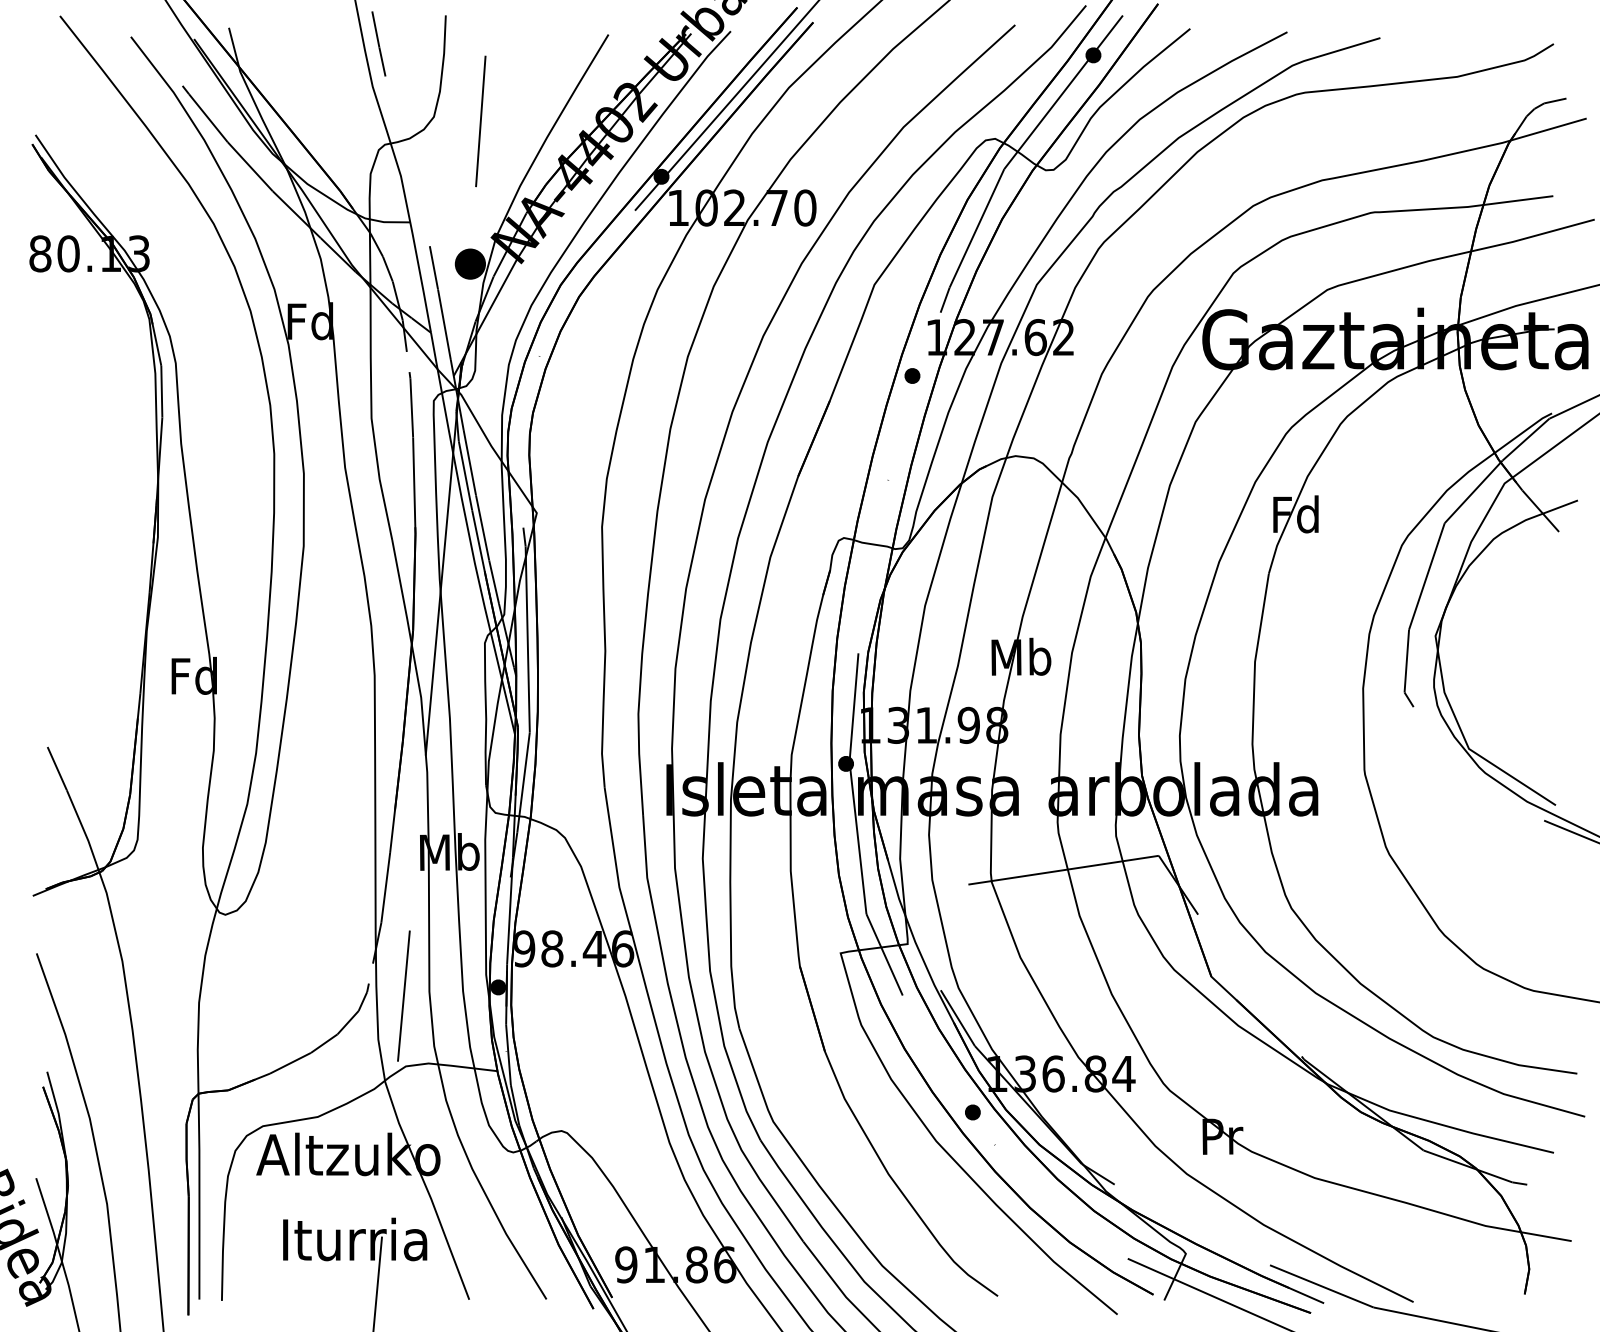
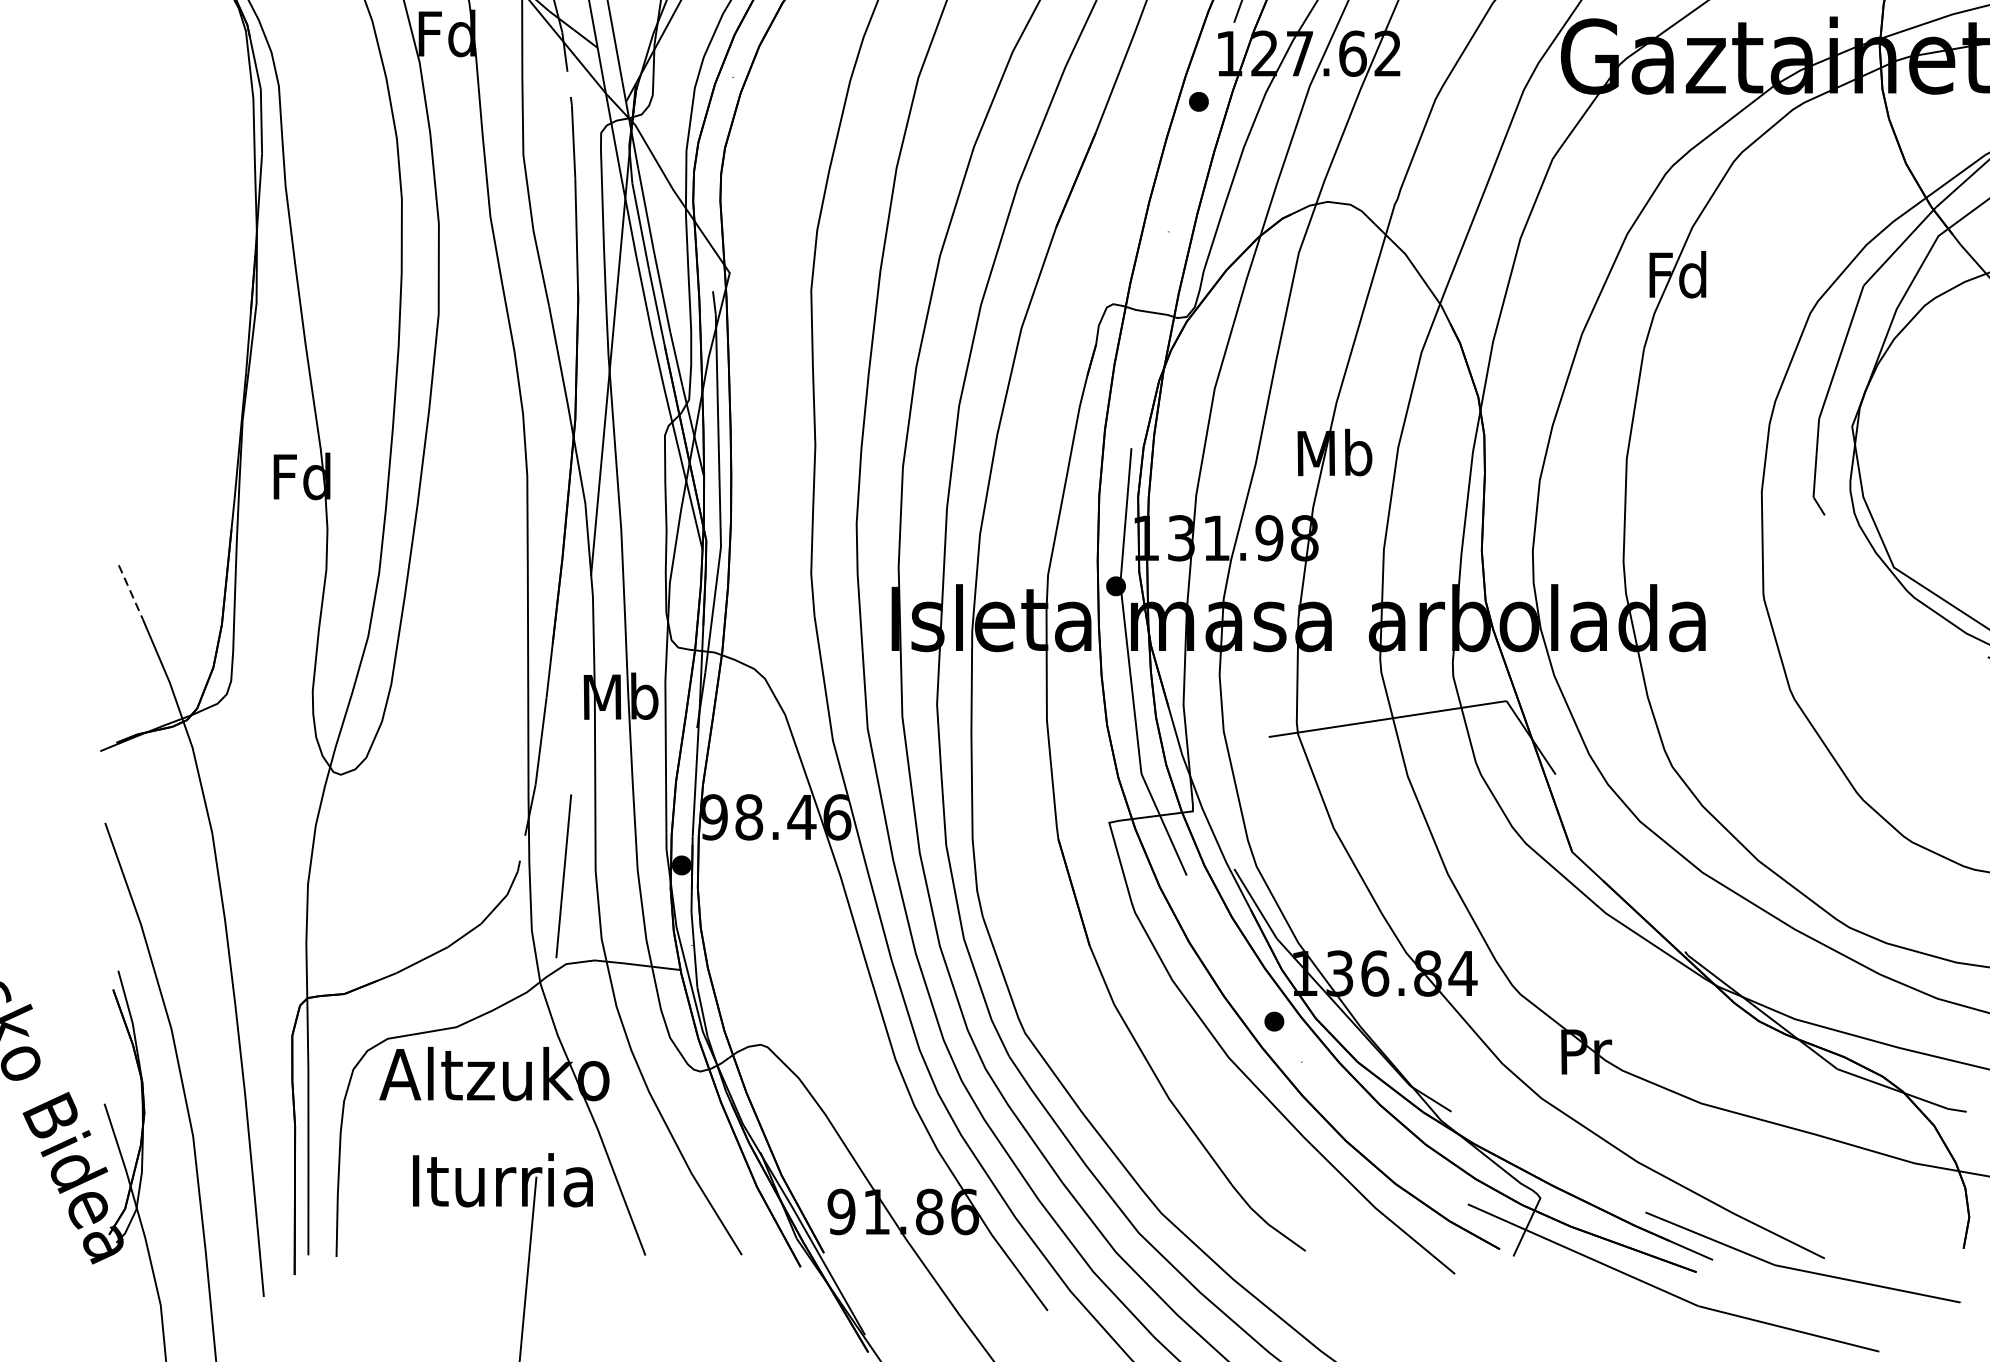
line: (57, 768) -> (131, 592), solid -> dashed

